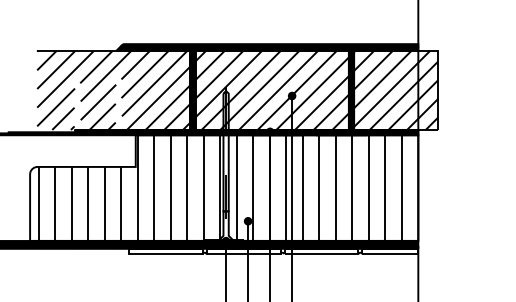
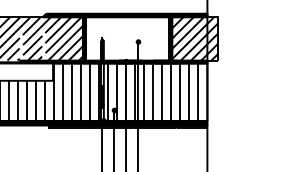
hatch: (272, 89) -> (127, 38), removed

